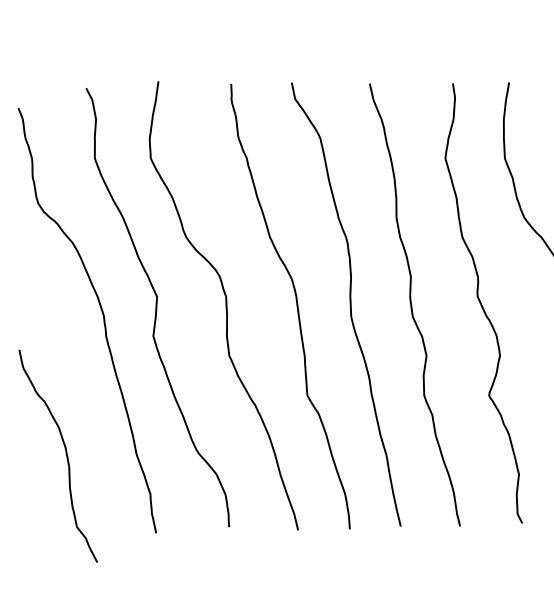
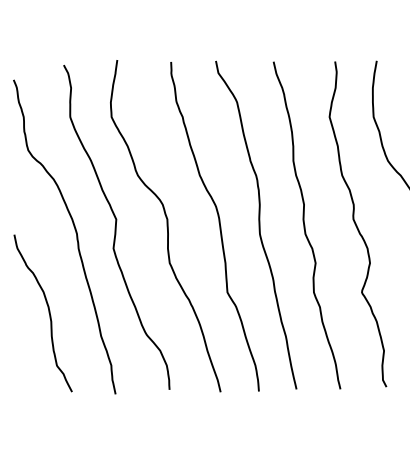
curve: (65, 456) -> (48, 313), moved

